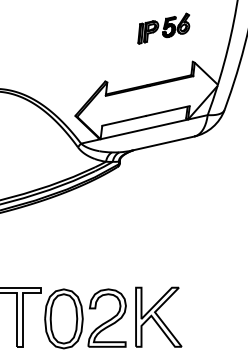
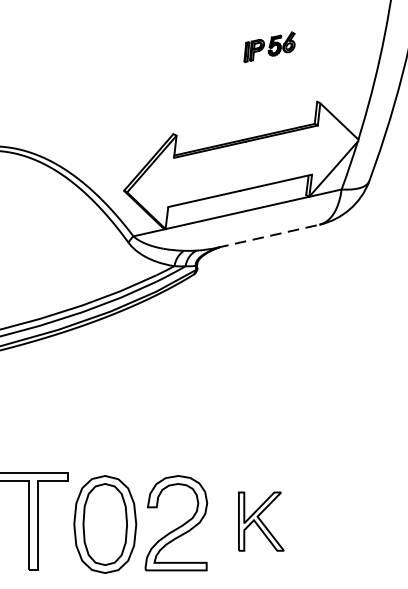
part: (163, 28) -> (268, 47), size x0.6
line: (163, 143) -> (268, 236), solid -> dashed
part: (158, 316) -> (260, 520), size x0.6

